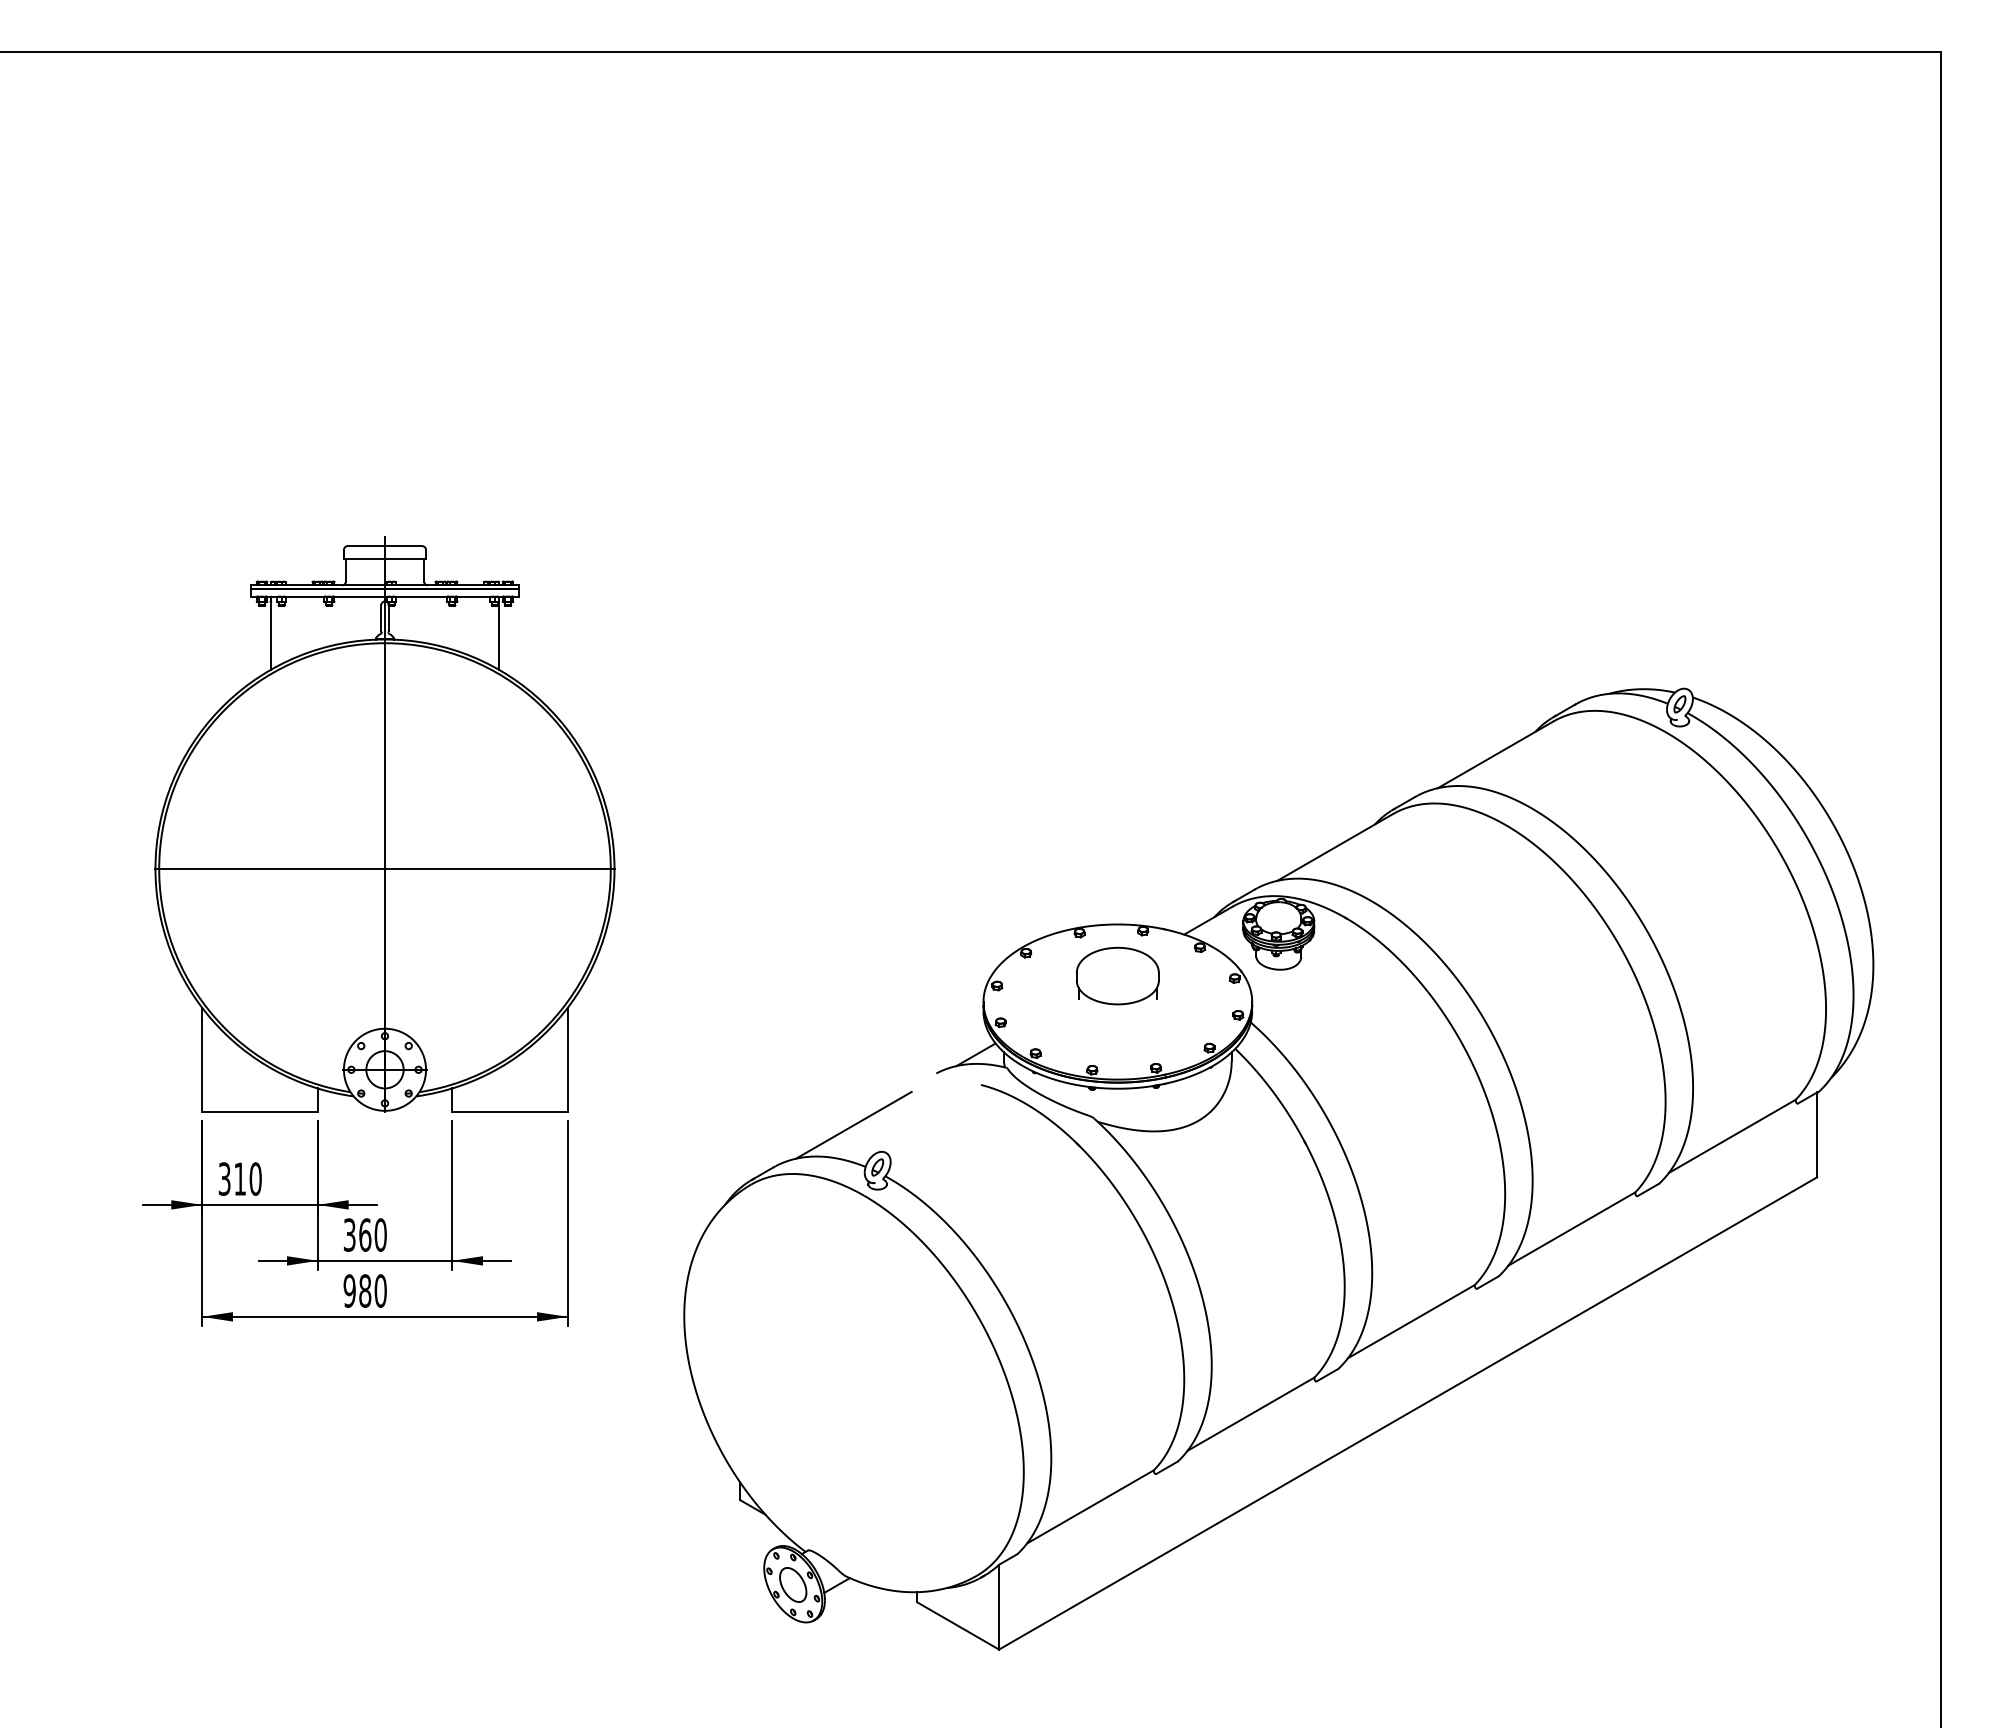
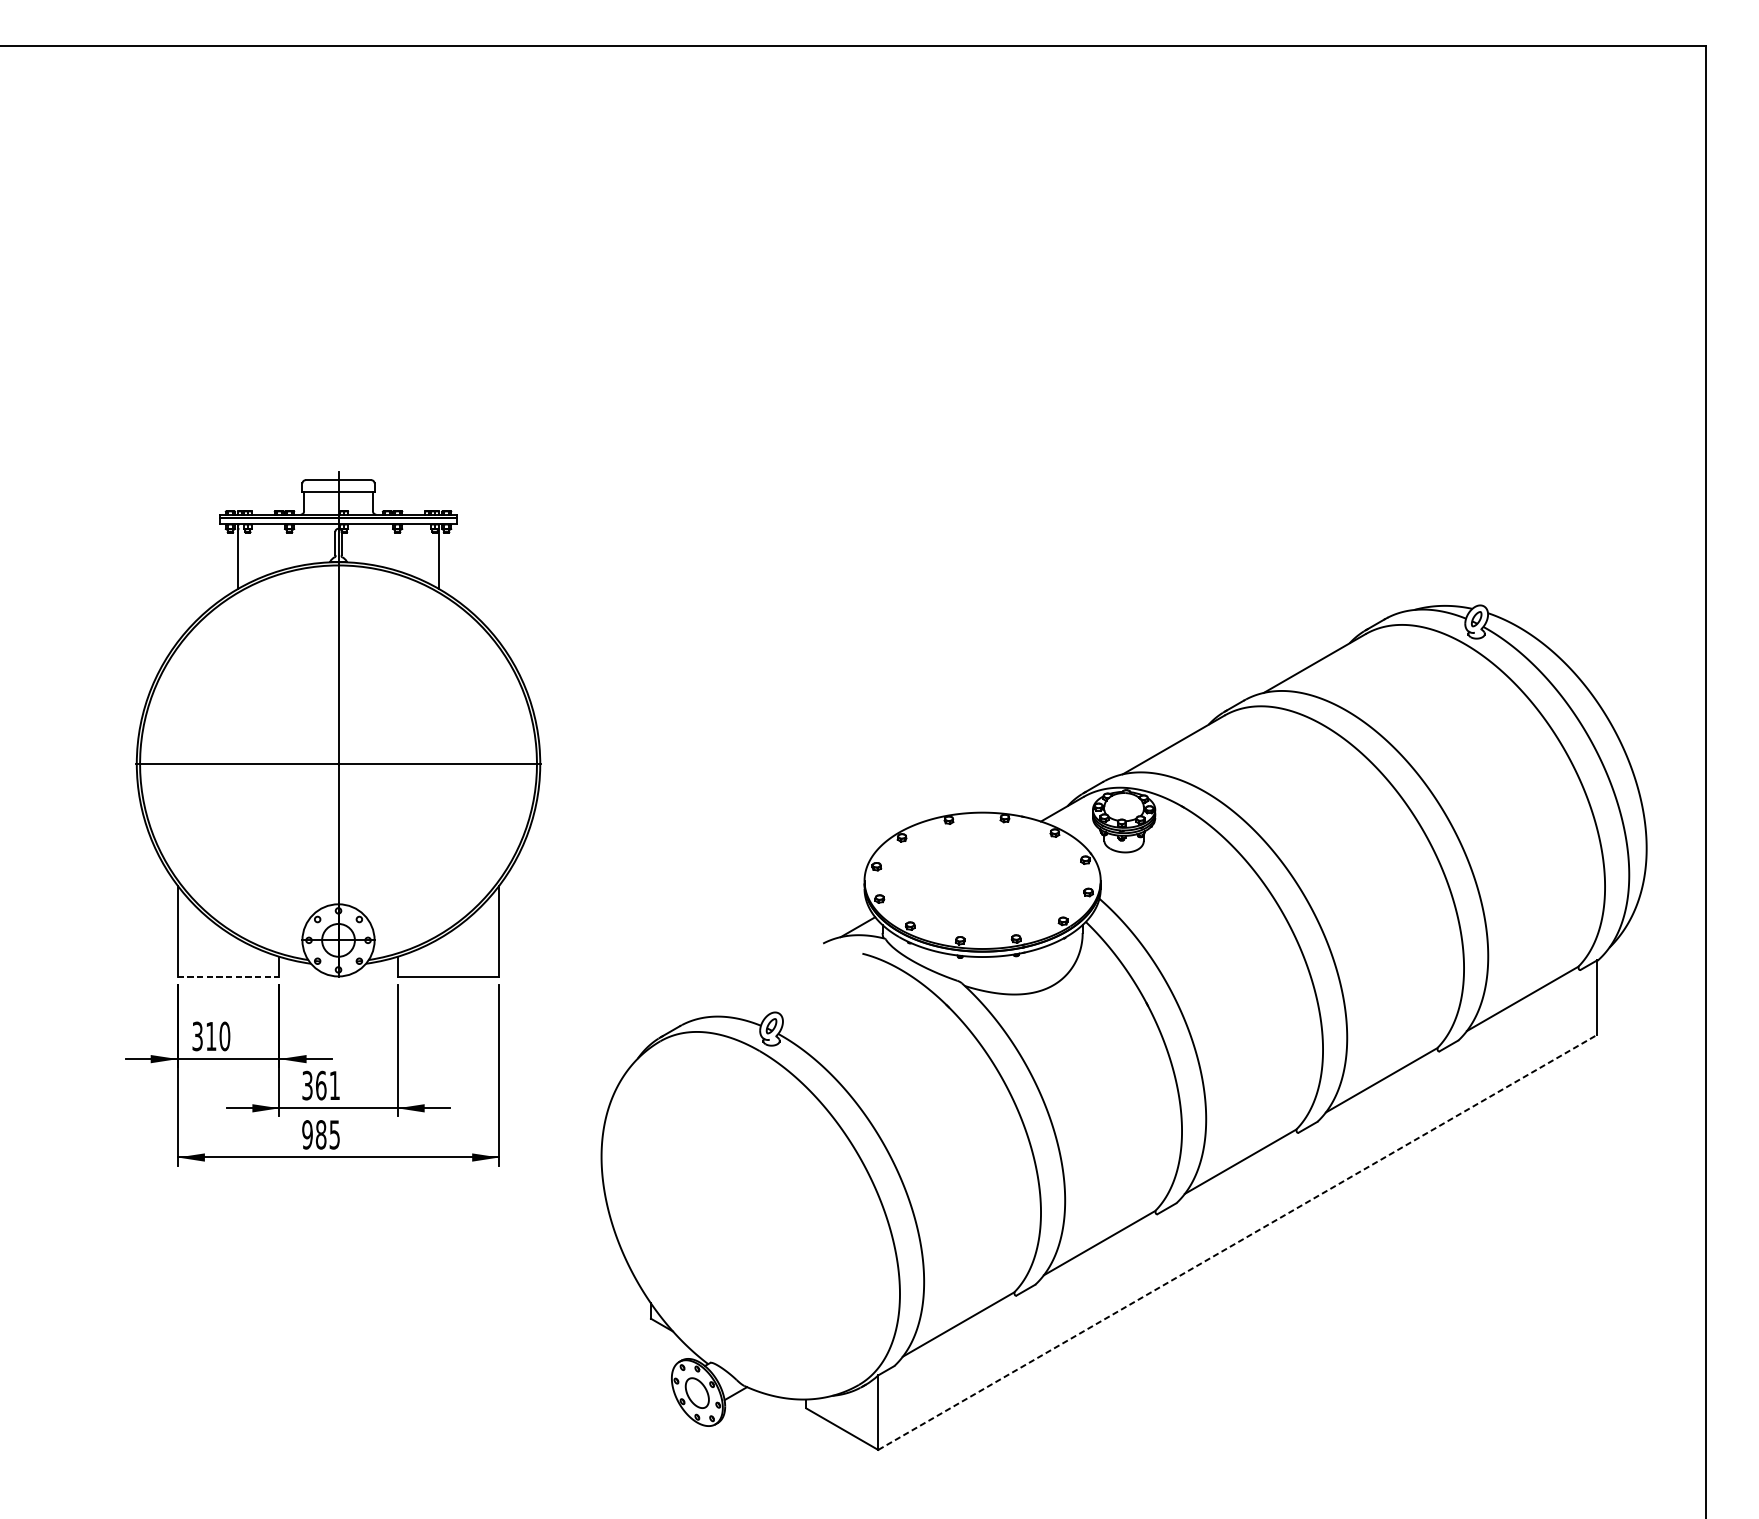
part: (1117, 975) -> (982, 857), removed
line: (259, 1111) -> (228, 977), solid -> dashed
line: (853, 1124) -> (750, 988), removed
text: (380, 1234) -> (334, 1085), 360 -> 361
text: (380, 1290) -> (334, 1134), 980 -> 985
line: (1408, 1413) -> (1238, 1242), solid -> dashed

